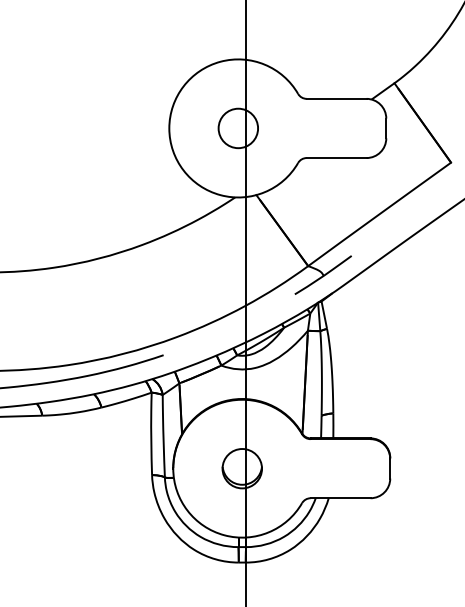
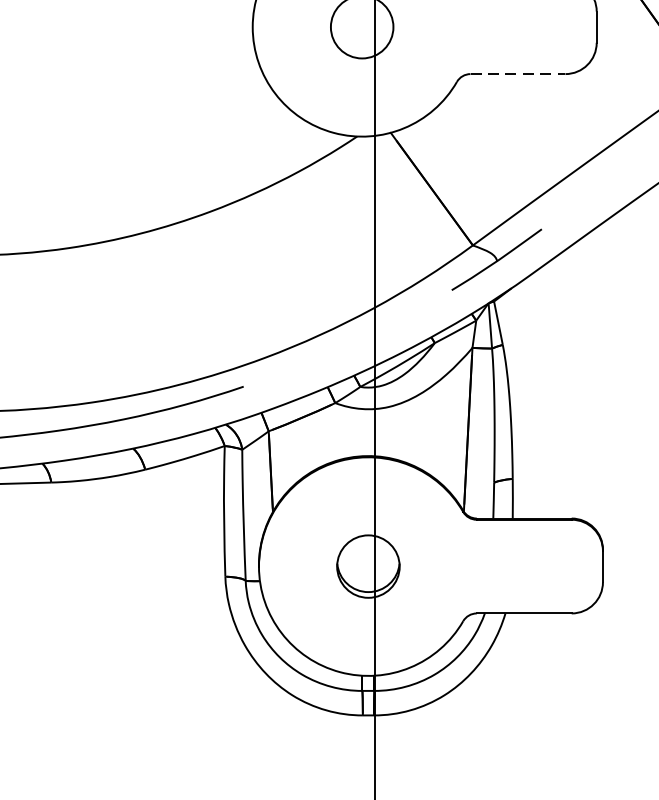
line: (336, 158) -> (517, 74), solid -> dashed

